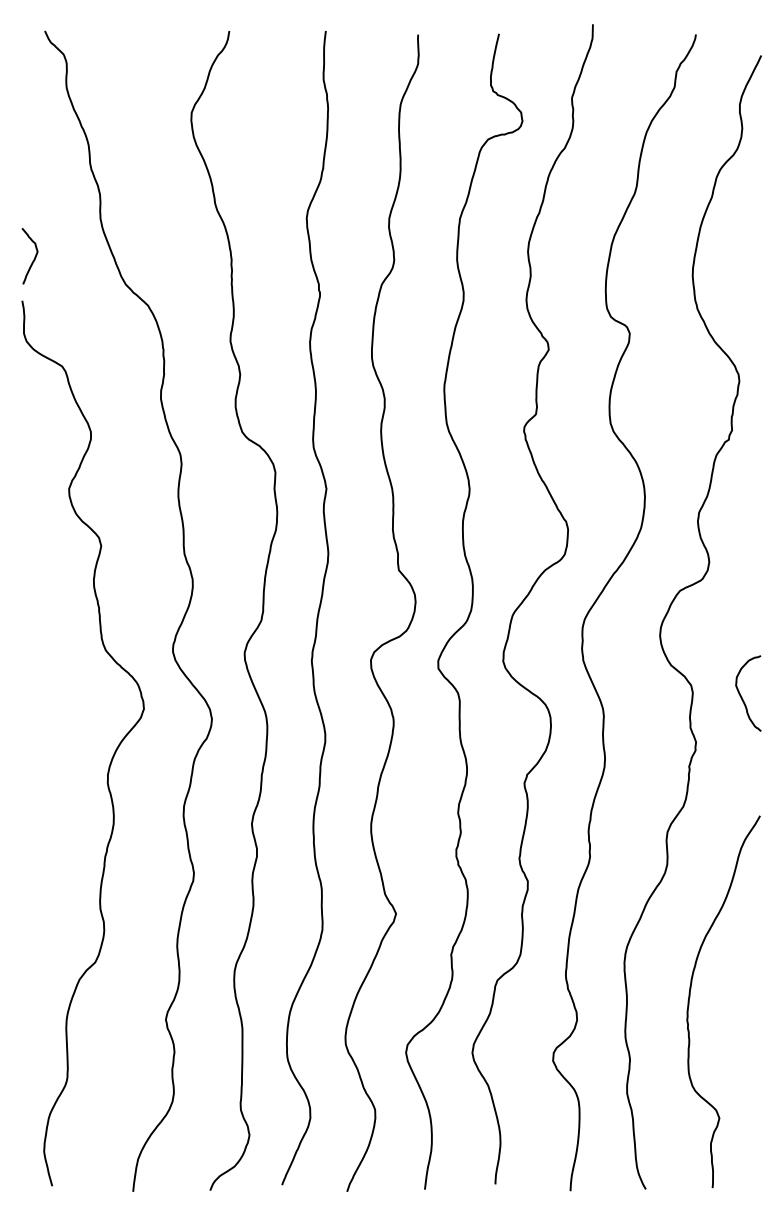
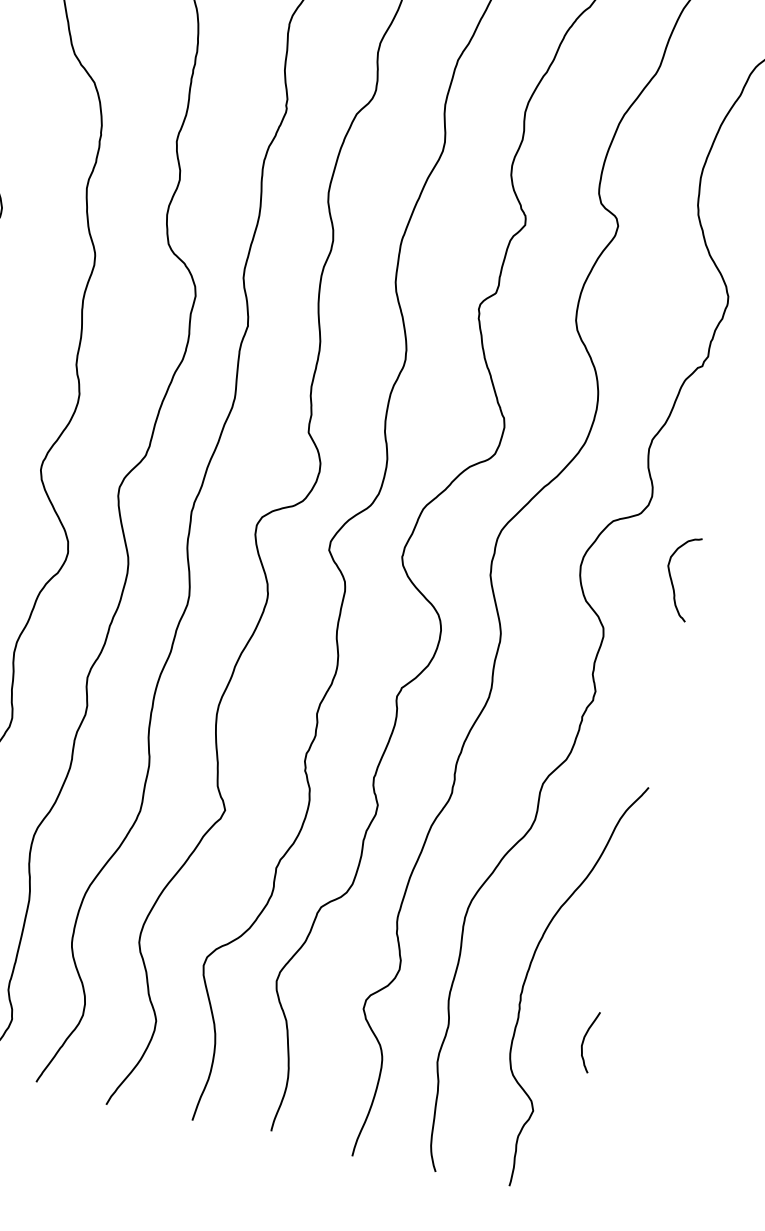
curve: (742, 697) -> (672, 580), moved
curve: (751, 1045) -> (585, 1038), added

